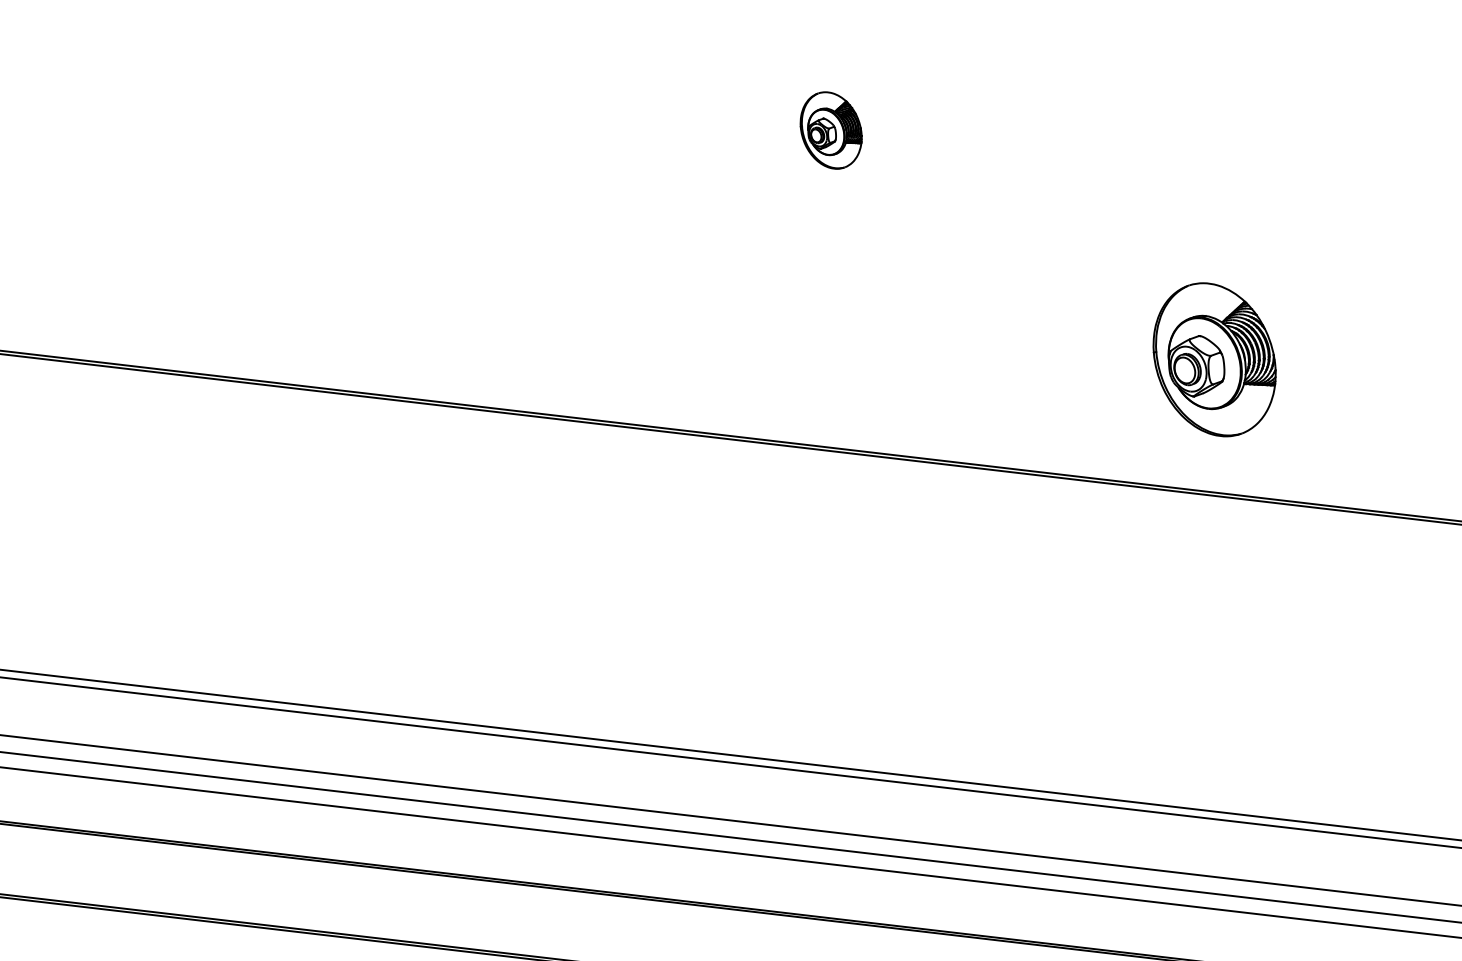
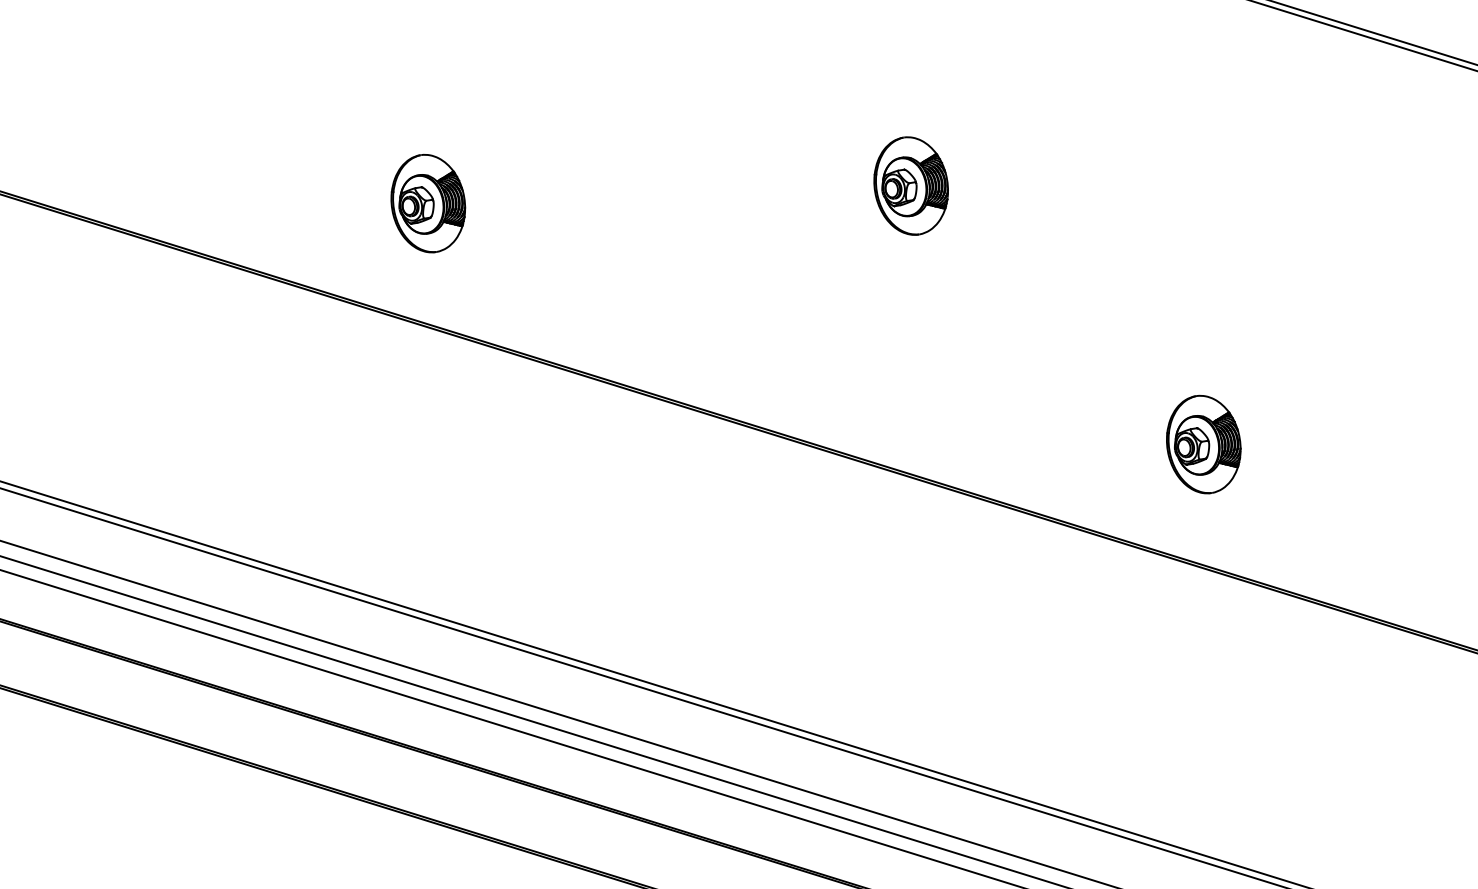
part: (830, 130) -> (910, 185), size x1.43
part: (292, 251) -> (428, 203), added
part: (1214, 359) -> (1203, 444), size x0.71

